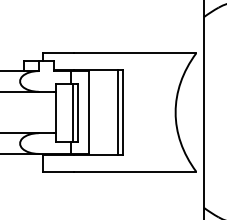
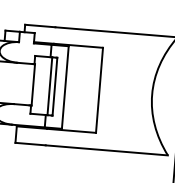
line: (118, 112) -> (95, 89), removed

